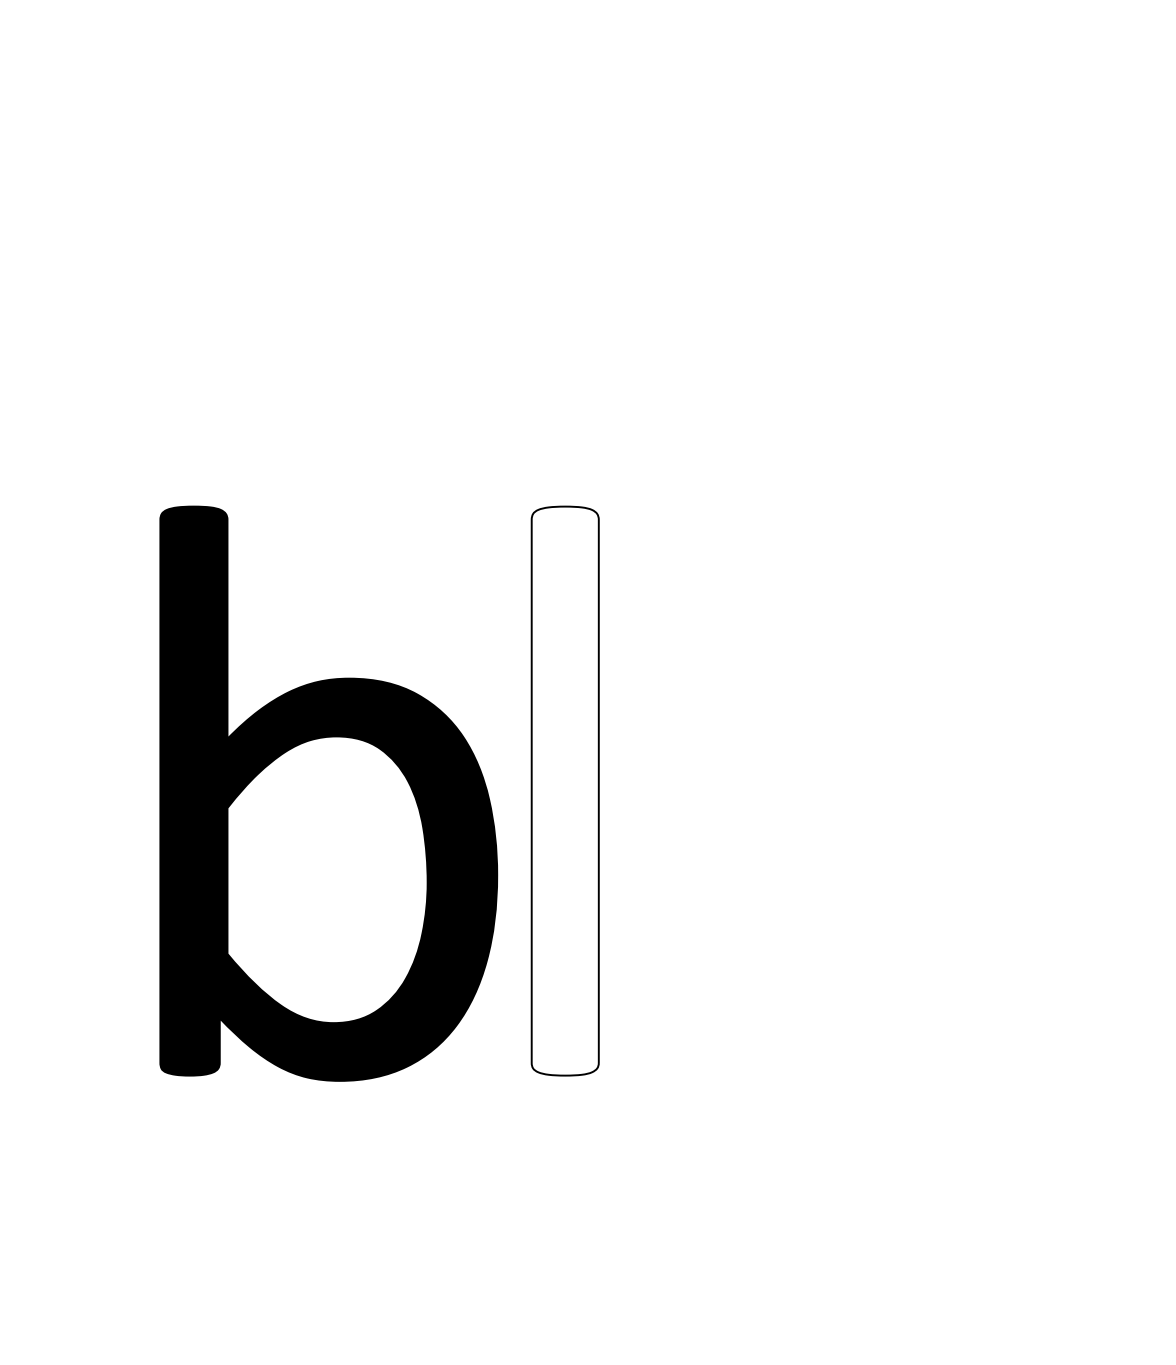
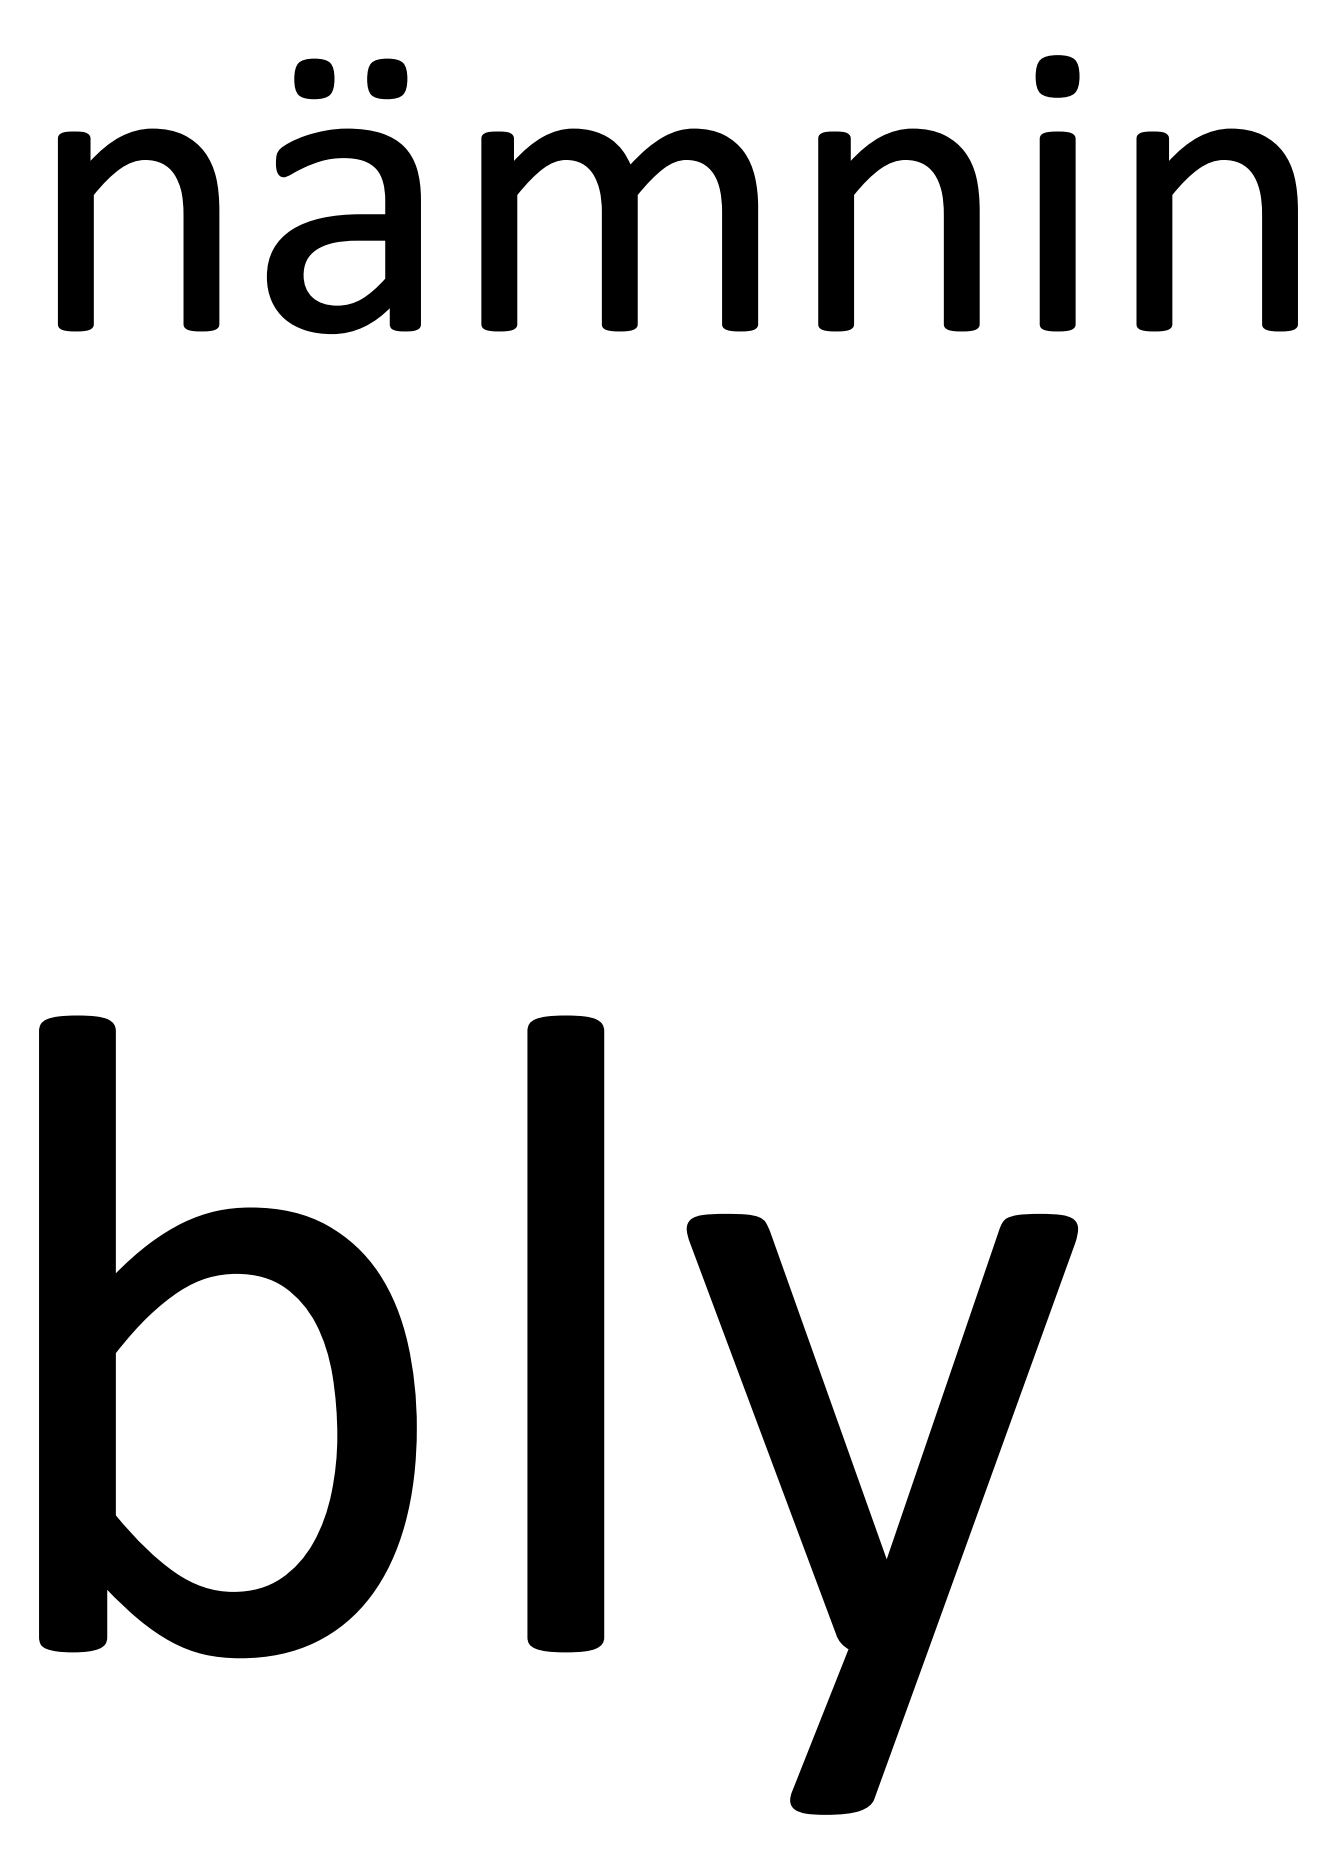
fill: (564, 790) -> (565, 1333), added
part: (328, 793) -> (227, 1336), moved
part: (839, 953) -> (871, 1515), added

